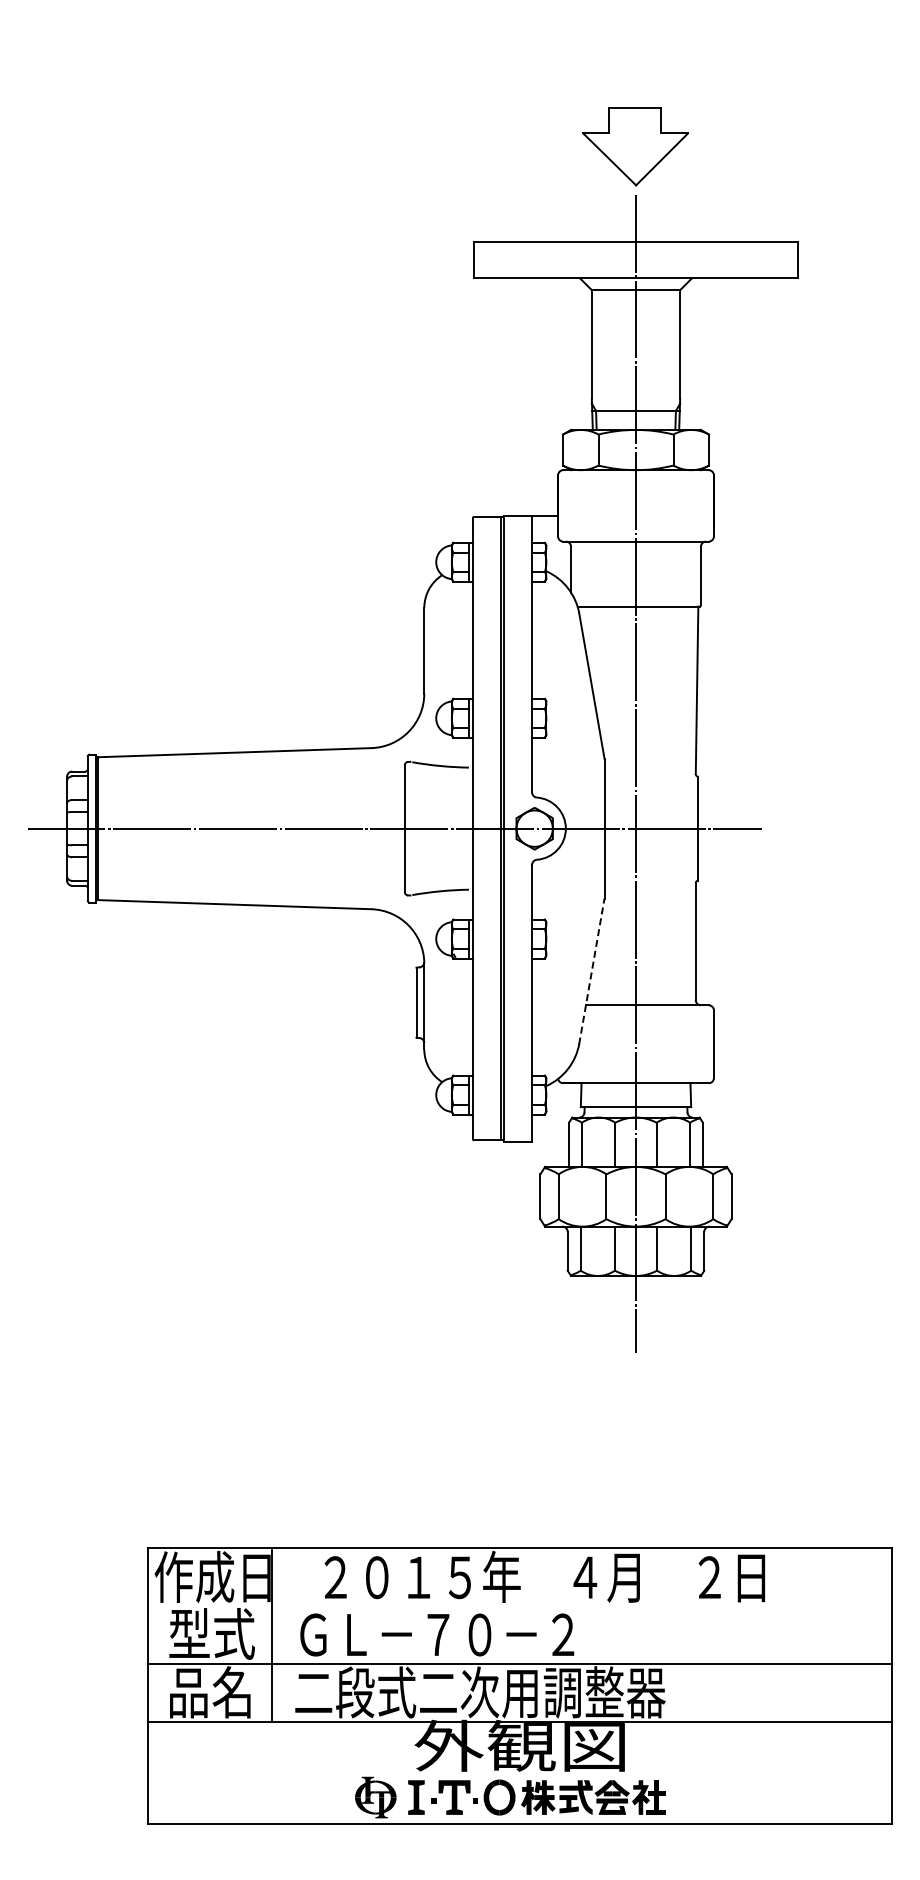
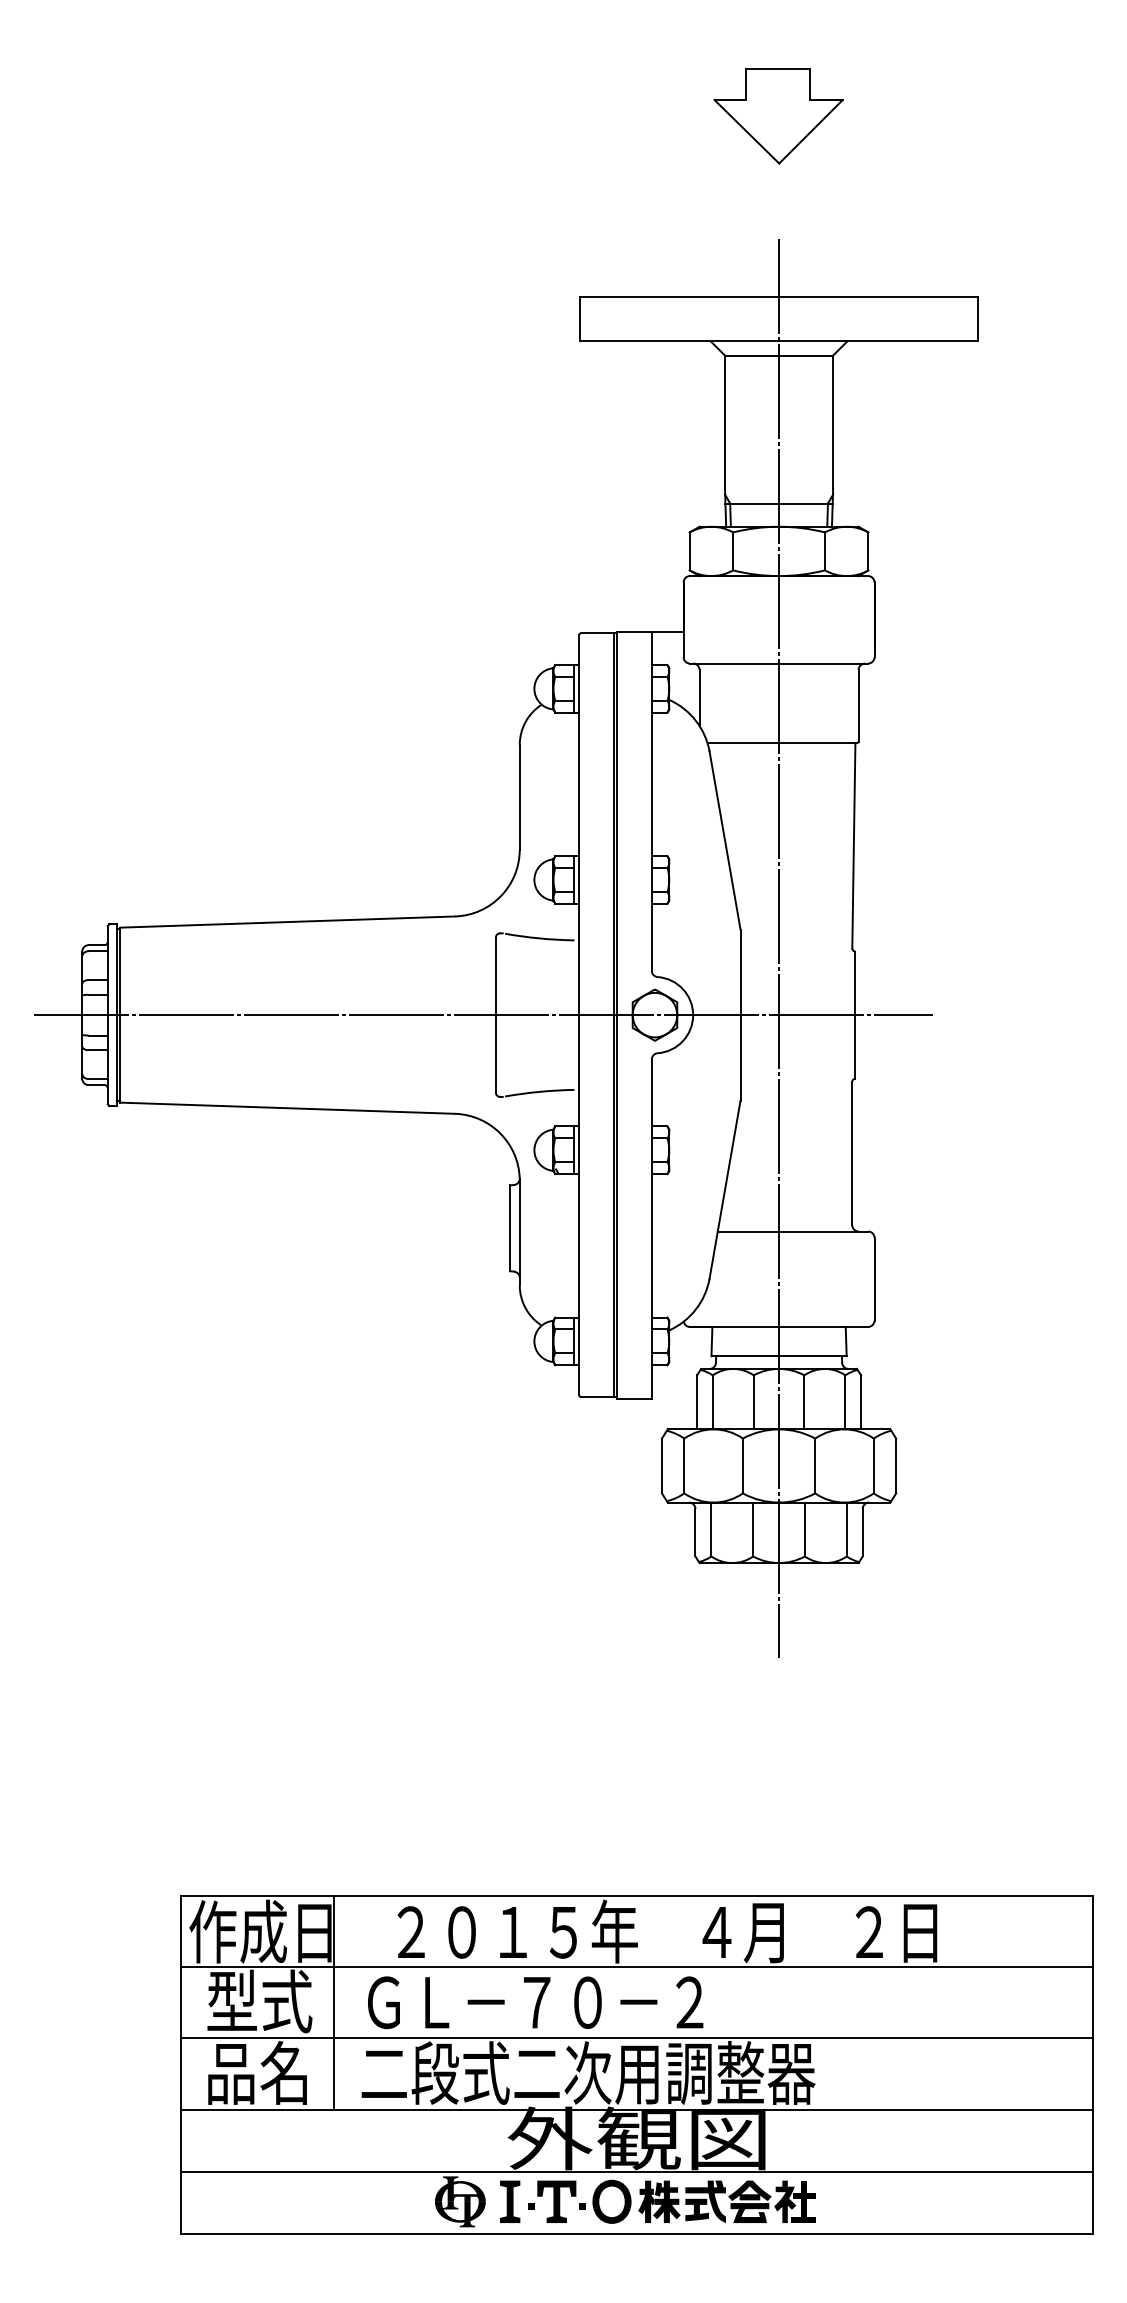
part: (635, 146) -> (778, 115), moved
line: (591, 970) -> (724, 1188), dashed -> solid
line: (519, 1605) -> (636, 1966), added
line: (519, 1772) -> (636, 2171), added

